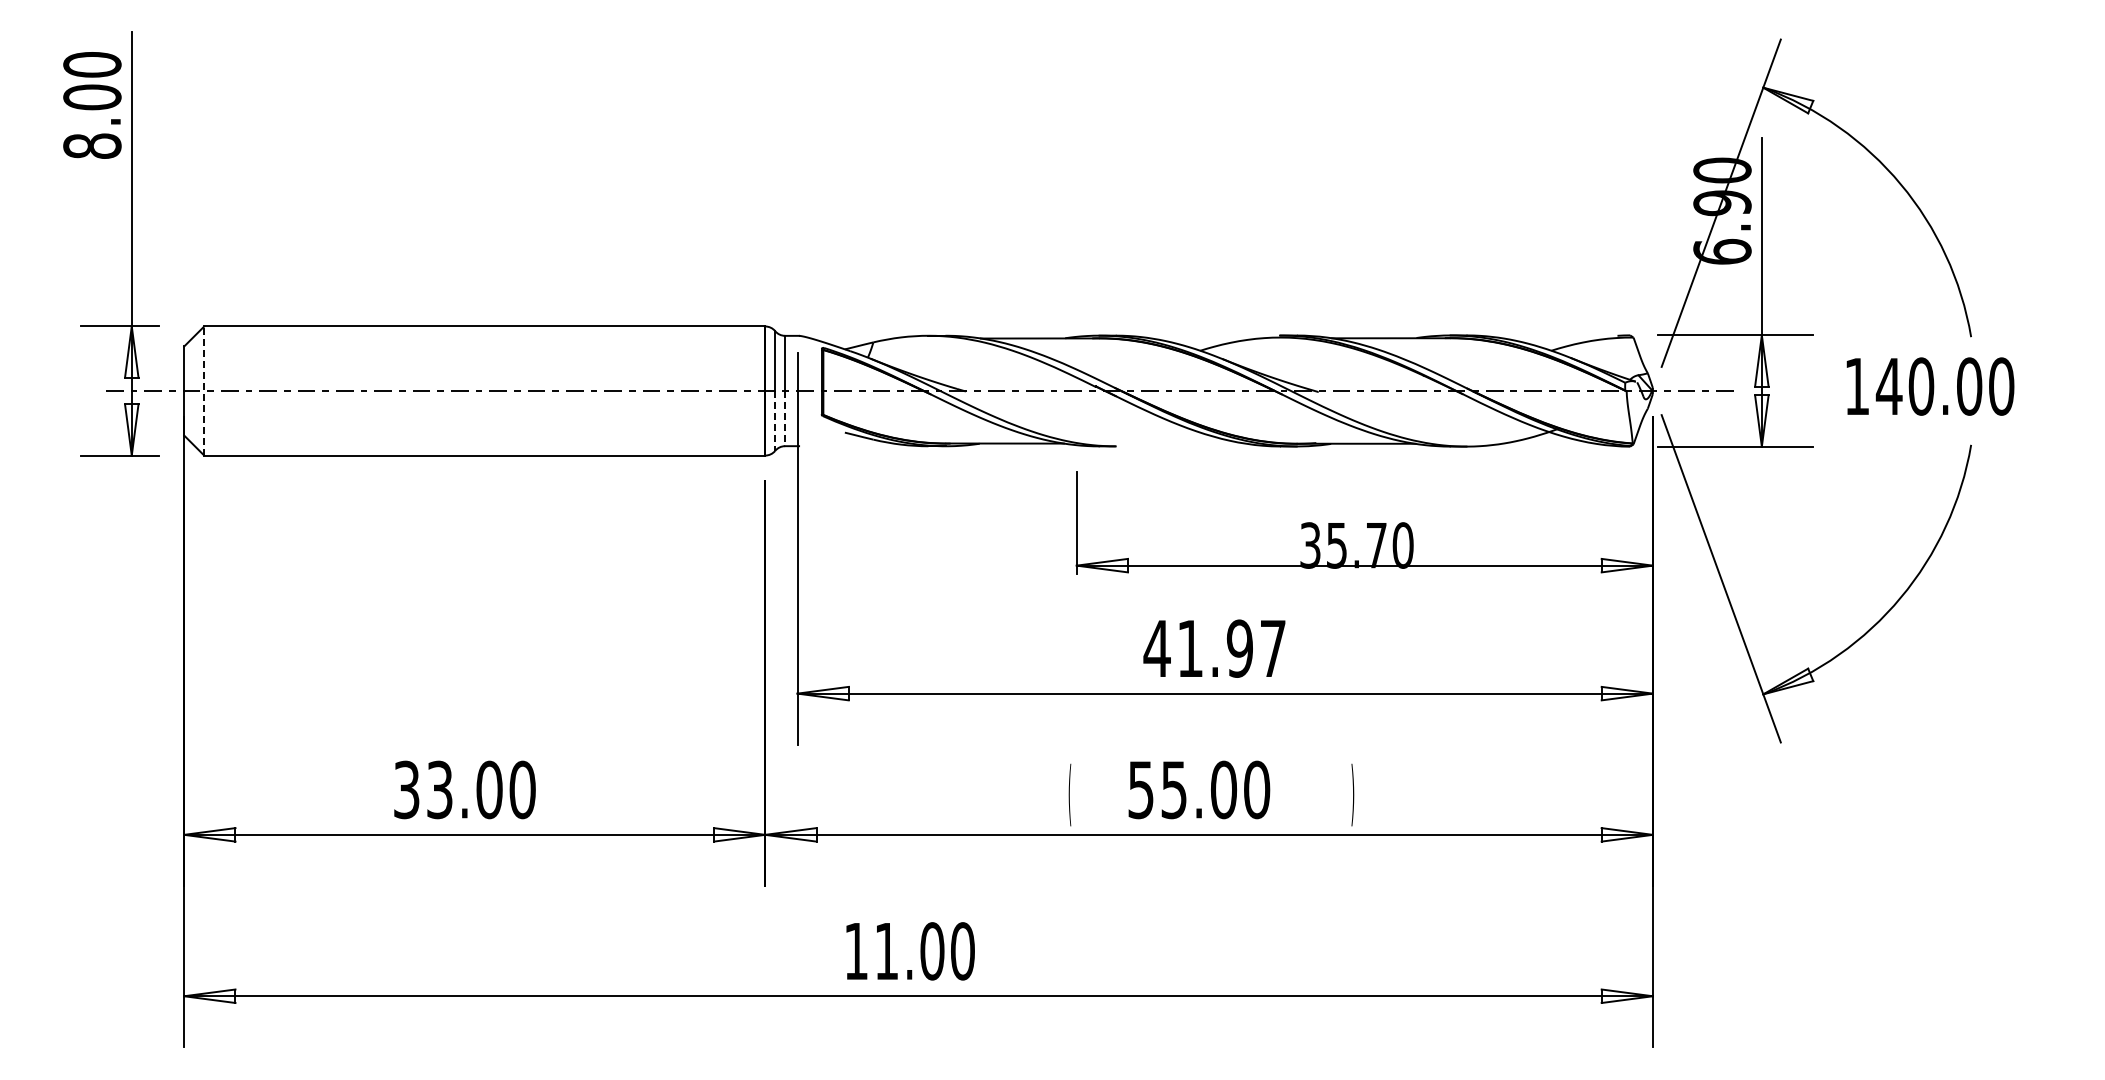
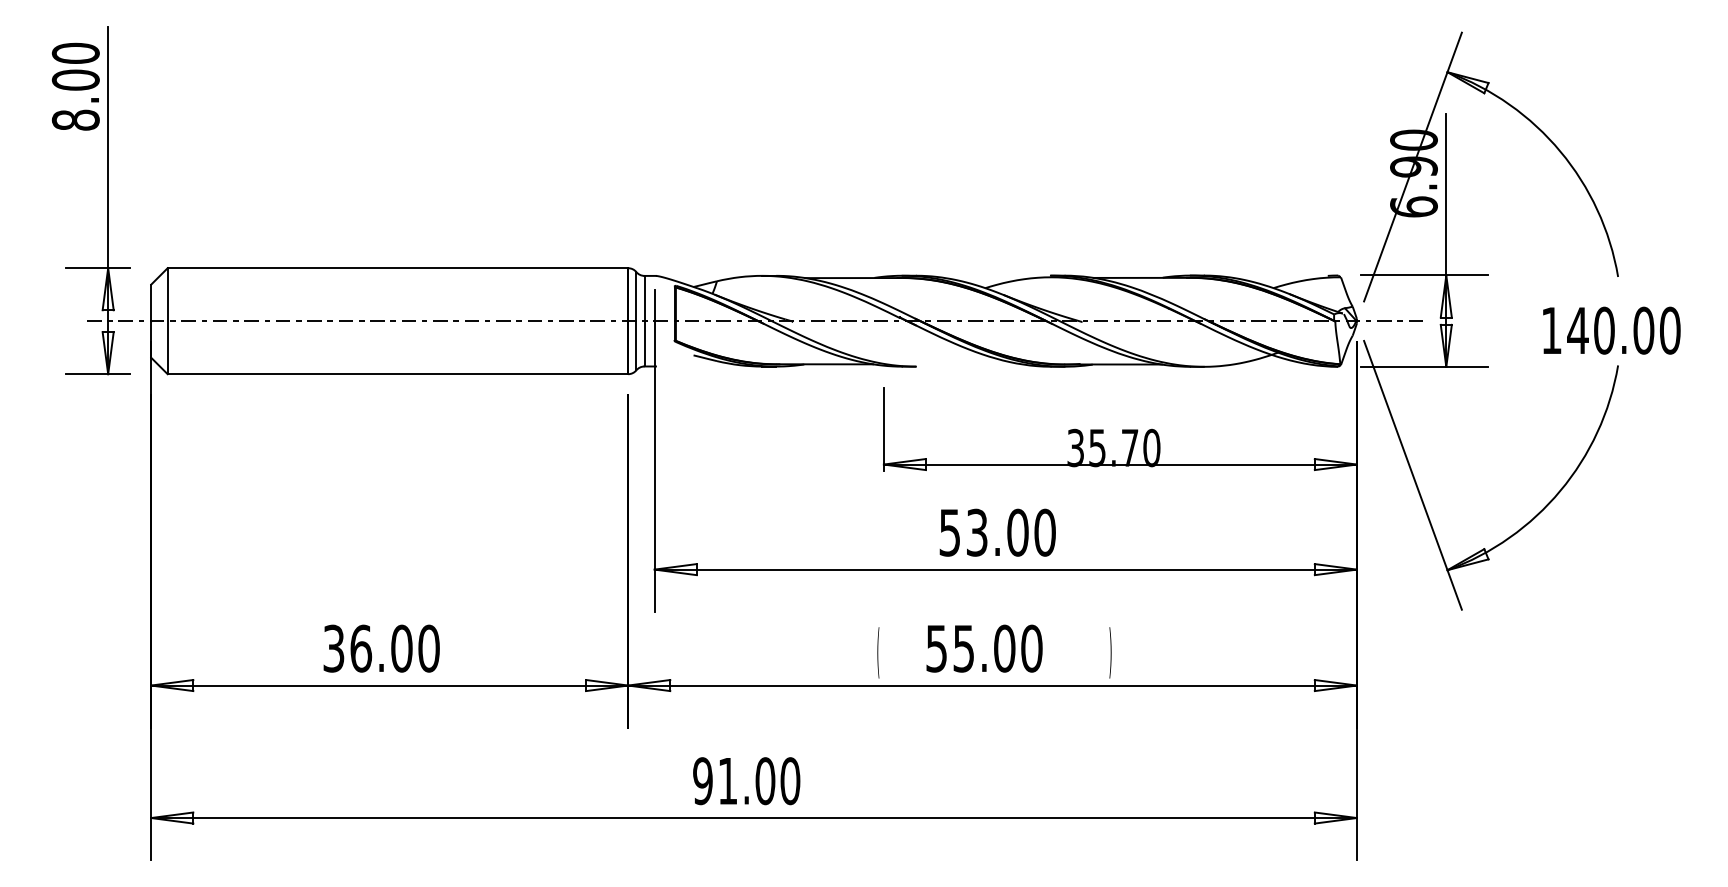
text: (1930, 386) -> (1611, 330), moved
line: (204, 391) -> (167, 321), dashed -> solid
line: (785, 418) -> (644, 343), dashed -> solid
line: (775, 420) -> (636, 345), dashed -> solid
text: (1214, 648) -> (996, 532), 41.97 -> 53.00
text: (440, 789) -> (361, 648), 33.00 -> 36.00
text: (856, 951) -> (703, 781), 11.00 -> 91.00

